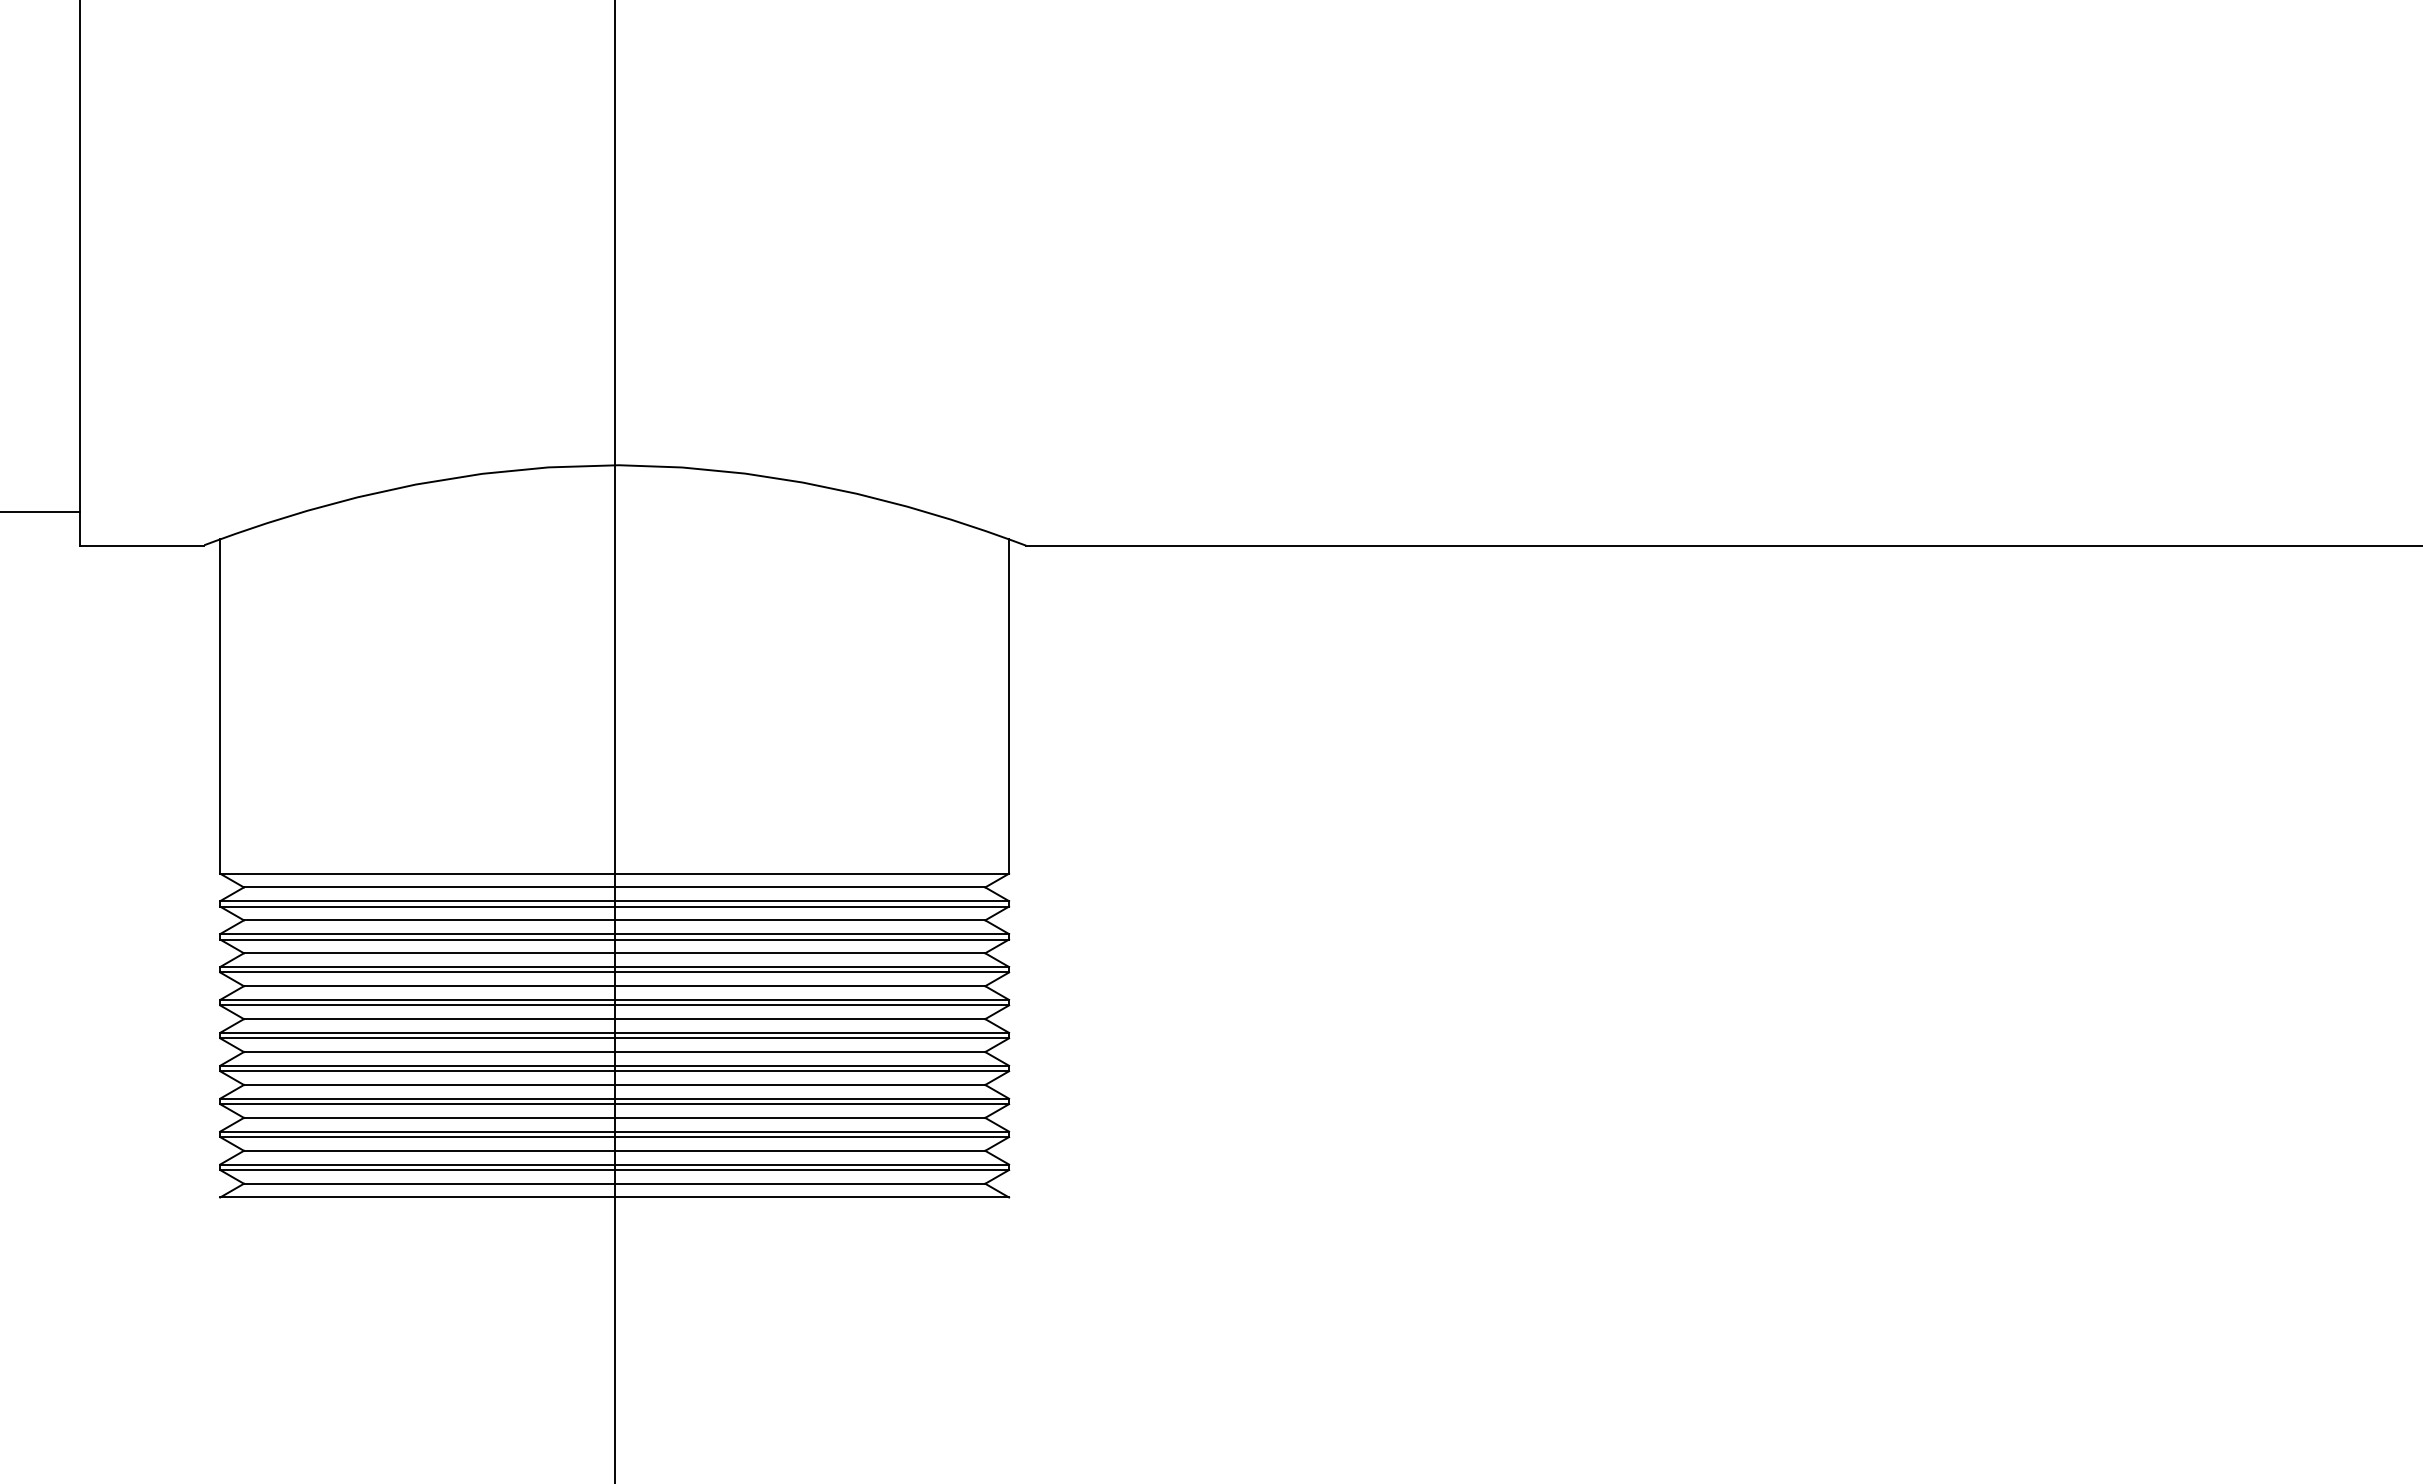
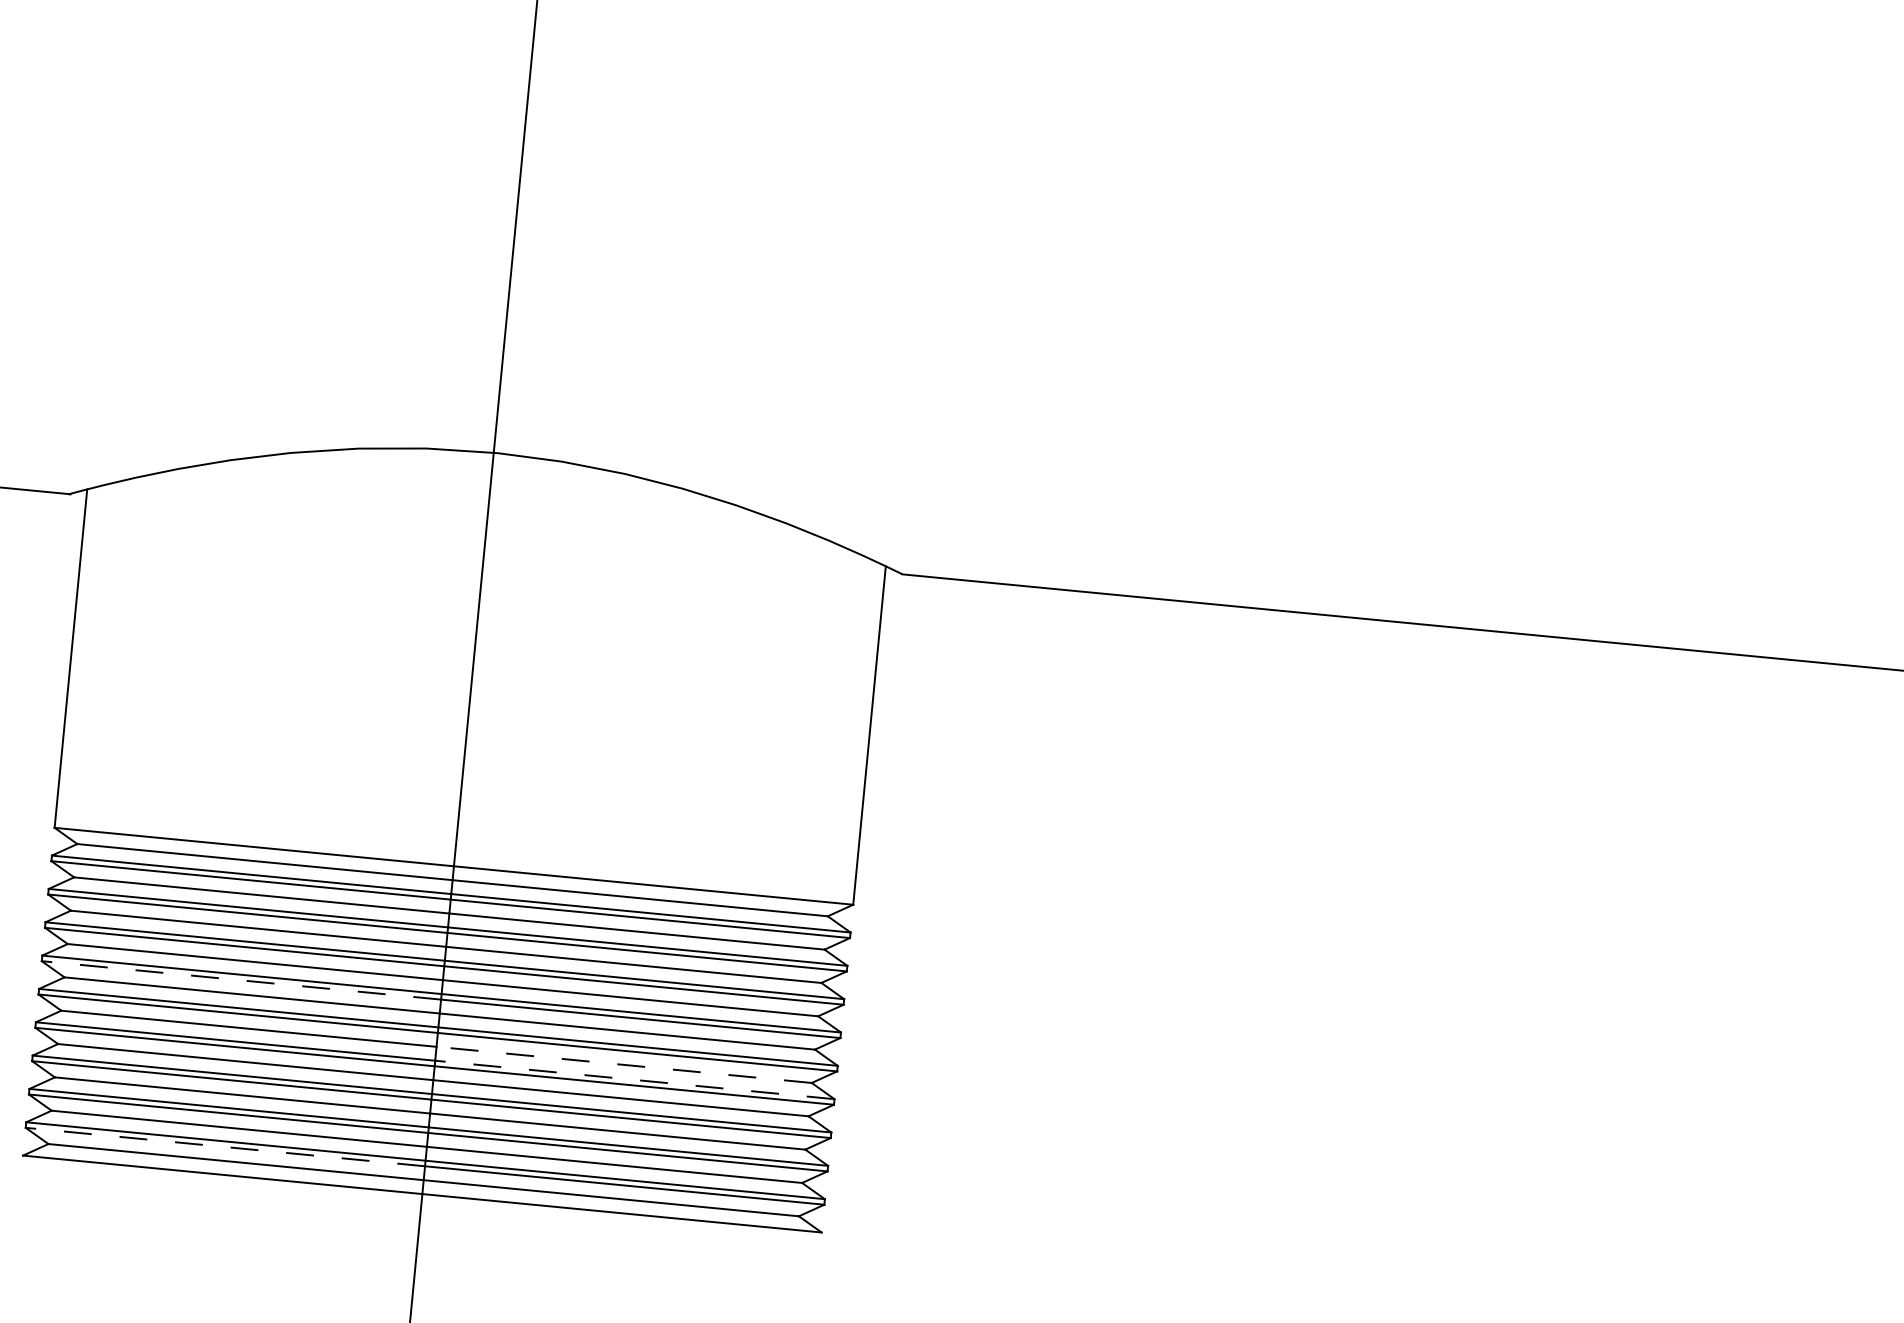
line: (416, 1005) -> (240, 980), solid -> dashed
line: (799, 1052) -> (623, 1065), solid -> dashed
line: (811, 1065) -> (634, 1079), solid -> dashed
line: (416, 1170) -> (224, 1147), solid -> dashed

